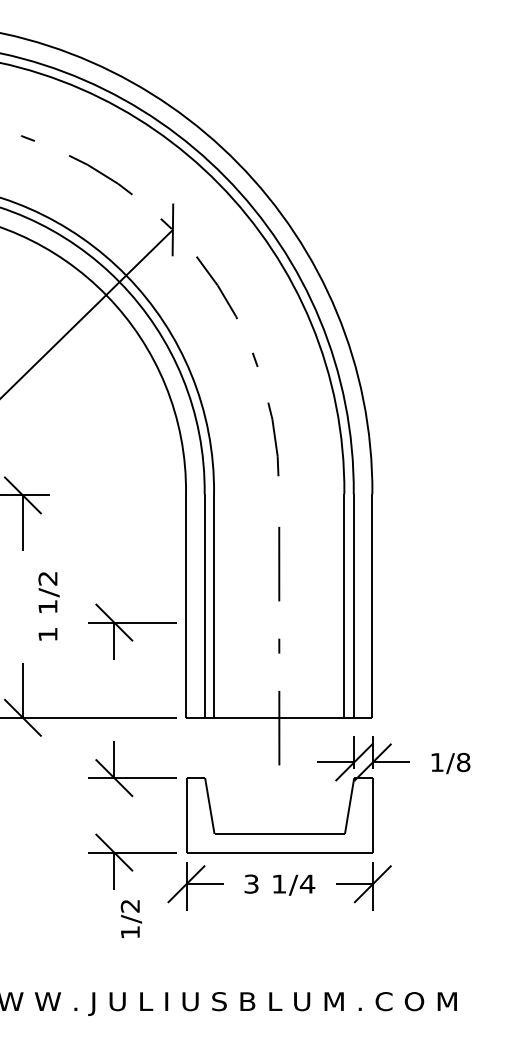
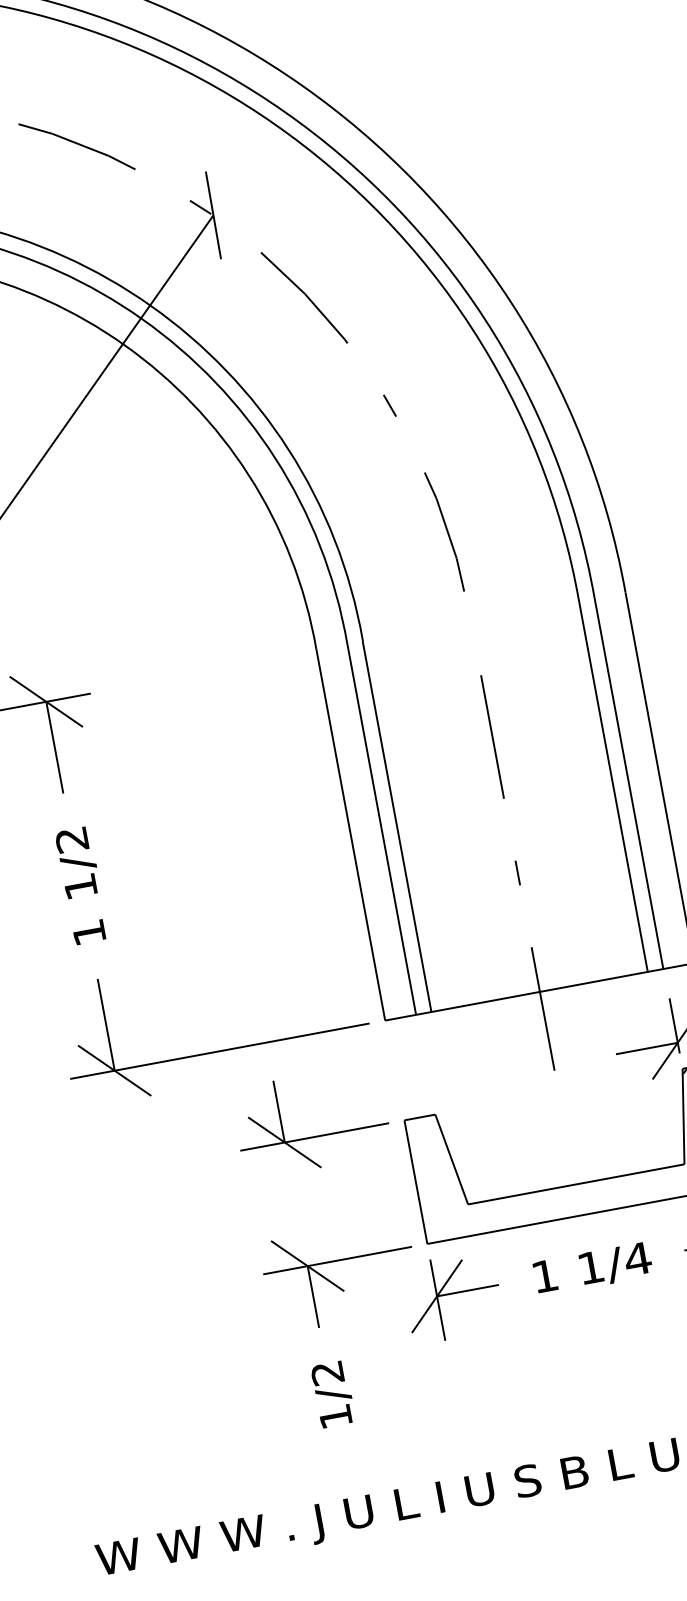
text: (48, 606) -> (81, 885), moved
part: (132, 631) -> (269, 893), removed
text: (251, 883) -> (544, 1275), 3 -> 1
text: (130, 918) -> (331, 1393), moved

